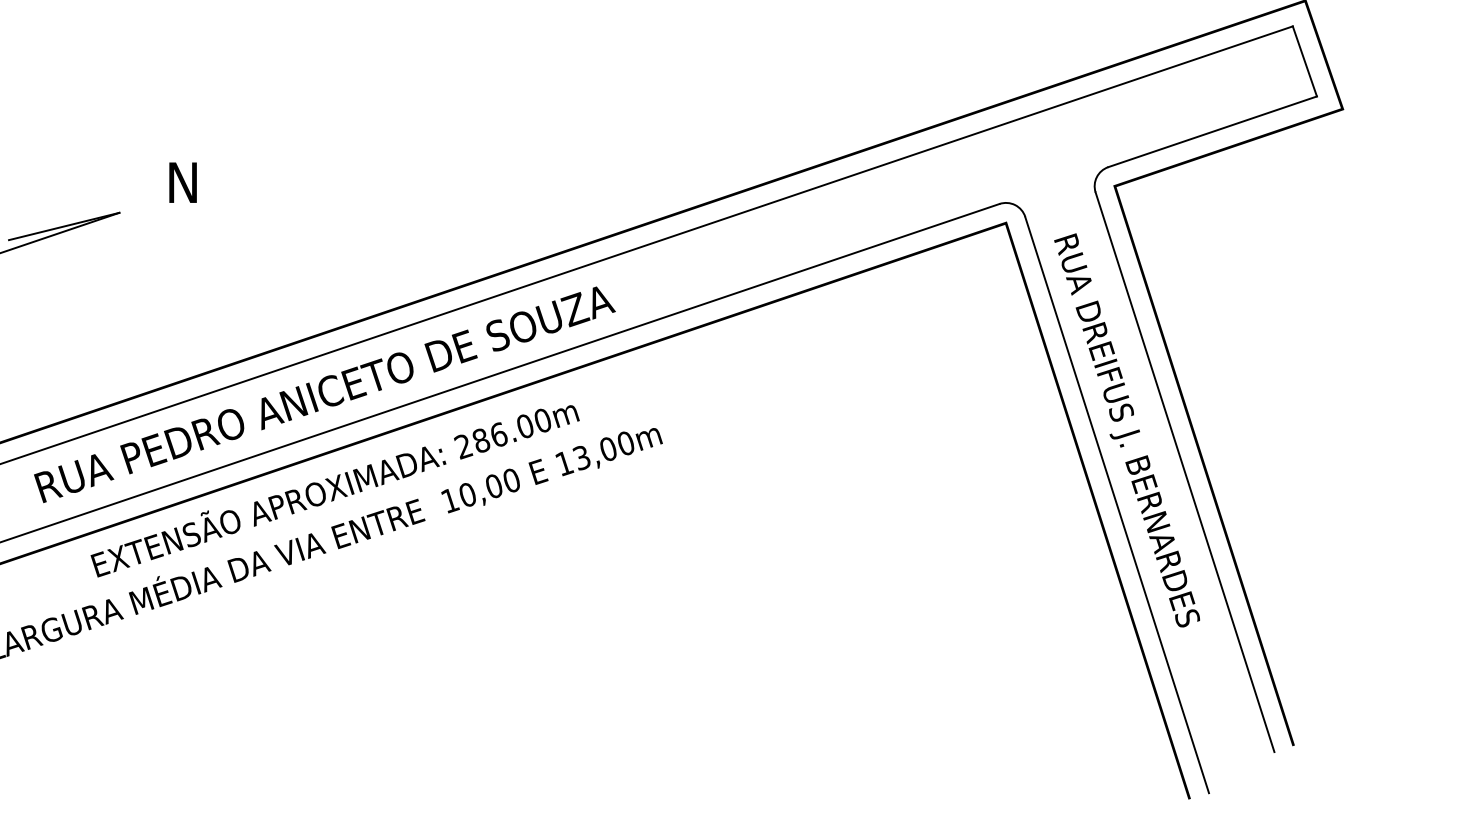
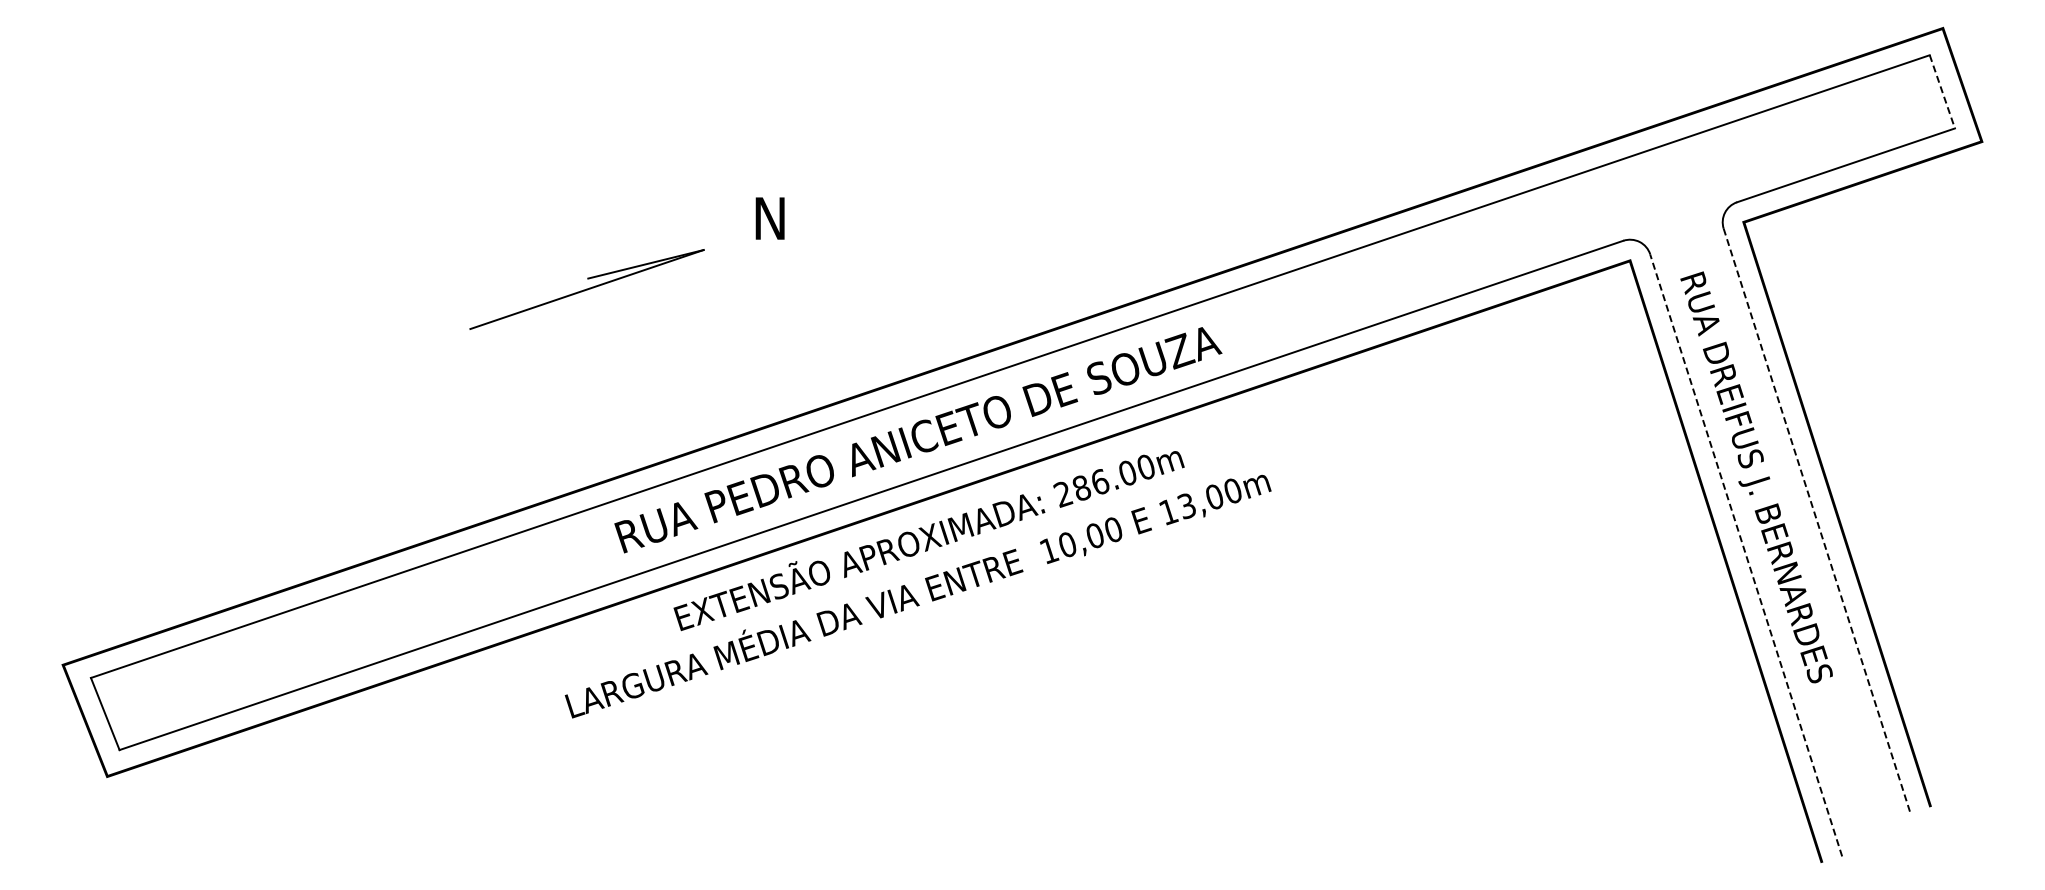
line: (1305, 61) -> (1942, 91), solid -> dashed
line: (1185, 472) -> (1817, 521), solid -> dashed
line: (1117, 505) -> (1746, 555), solid -> dashed

